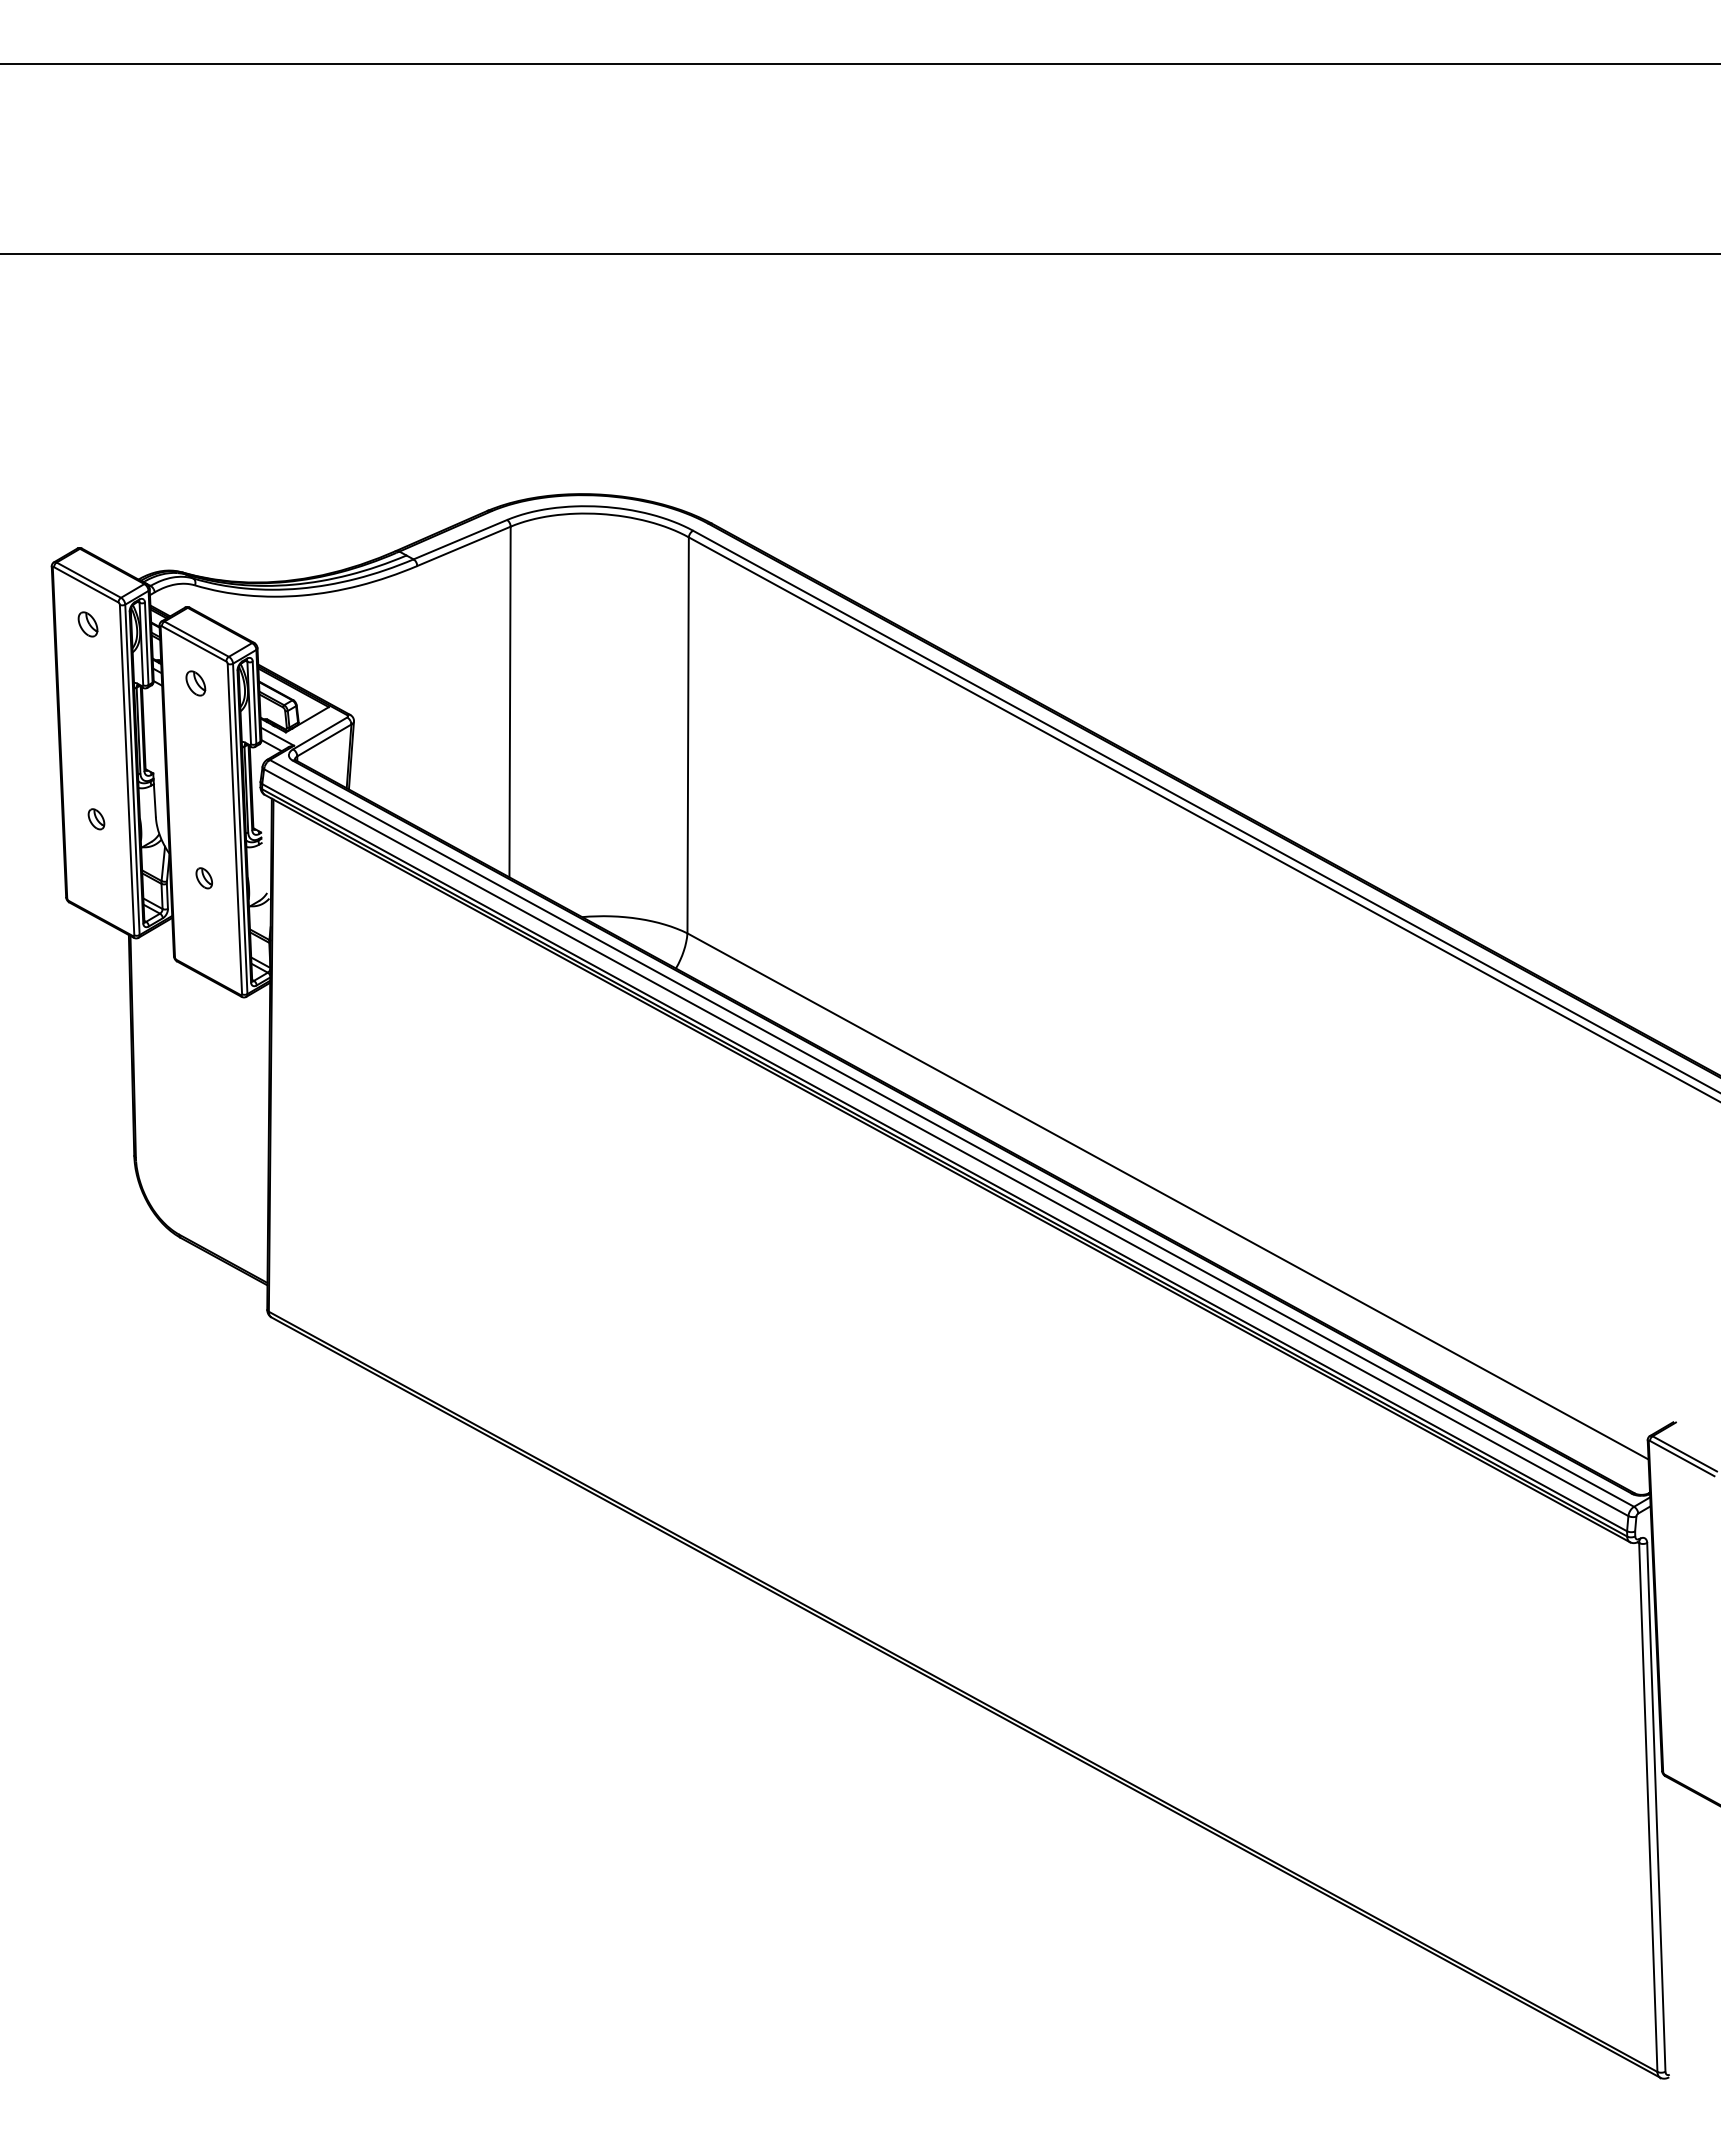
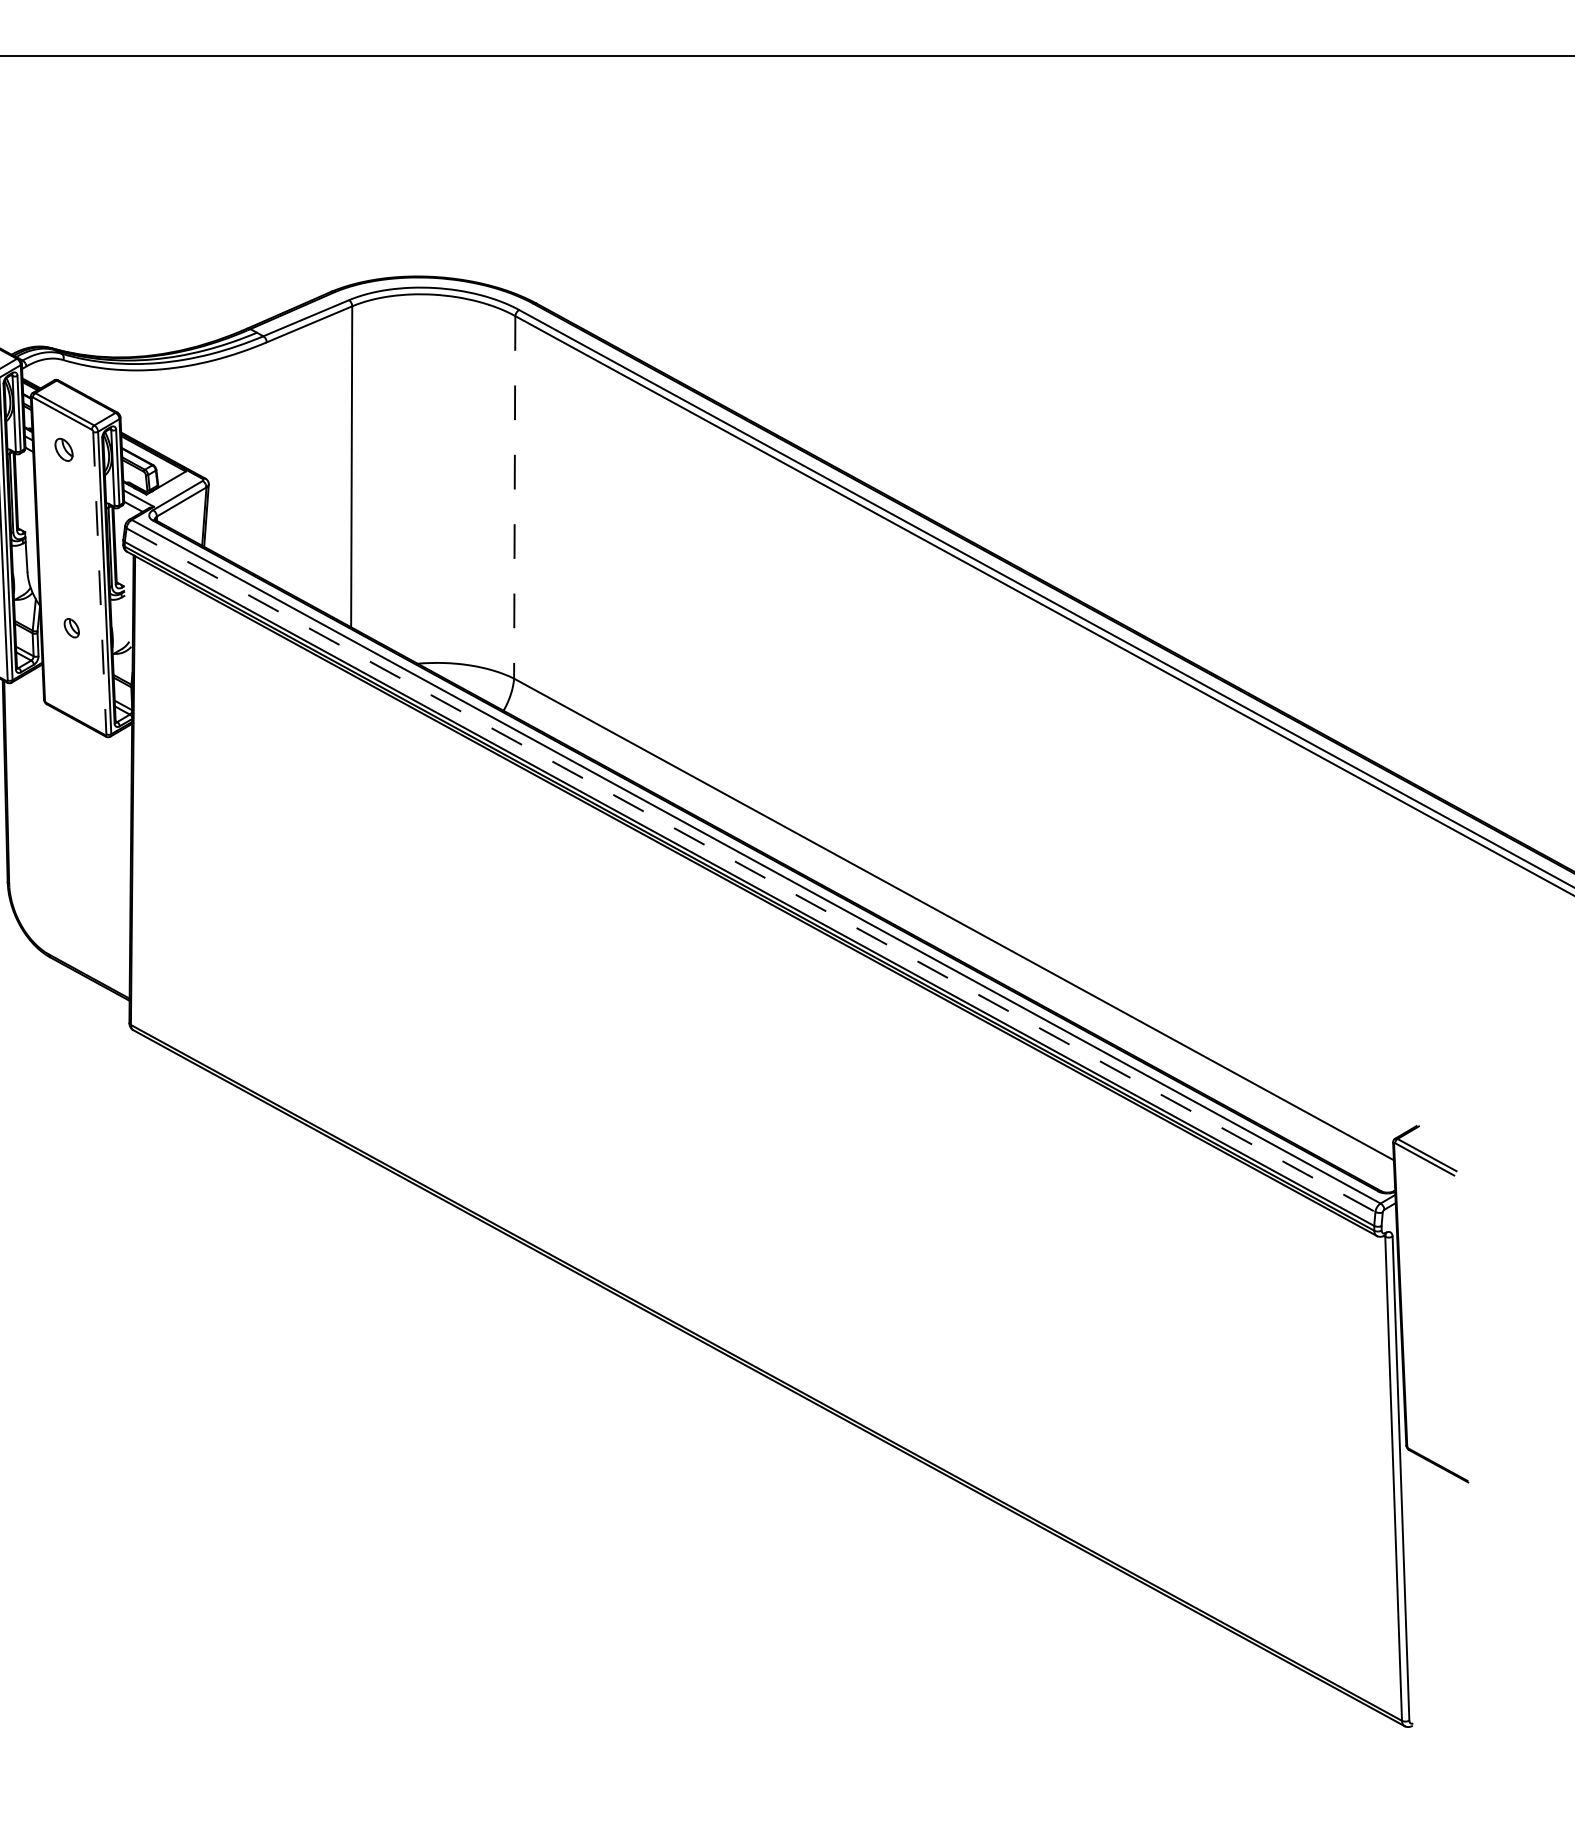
line: (688, 735) -> (515, 497), solid -> dashed
line: (234, 829) -> (99, 583), solid -> dashed
line: (946, 1142) -> (751, 870), solid -> dashed

